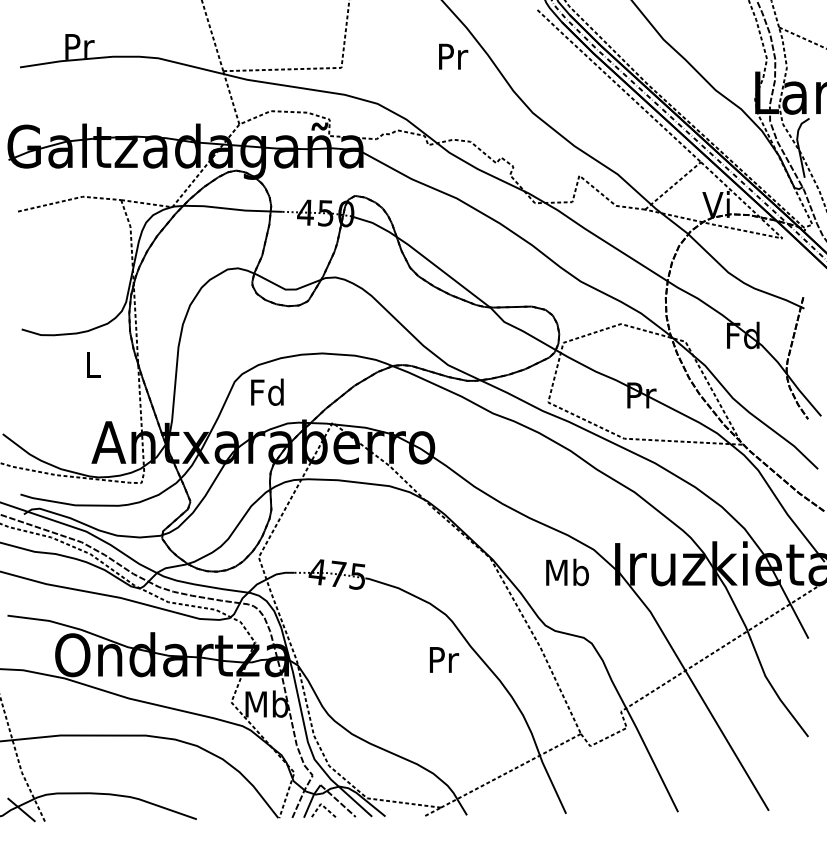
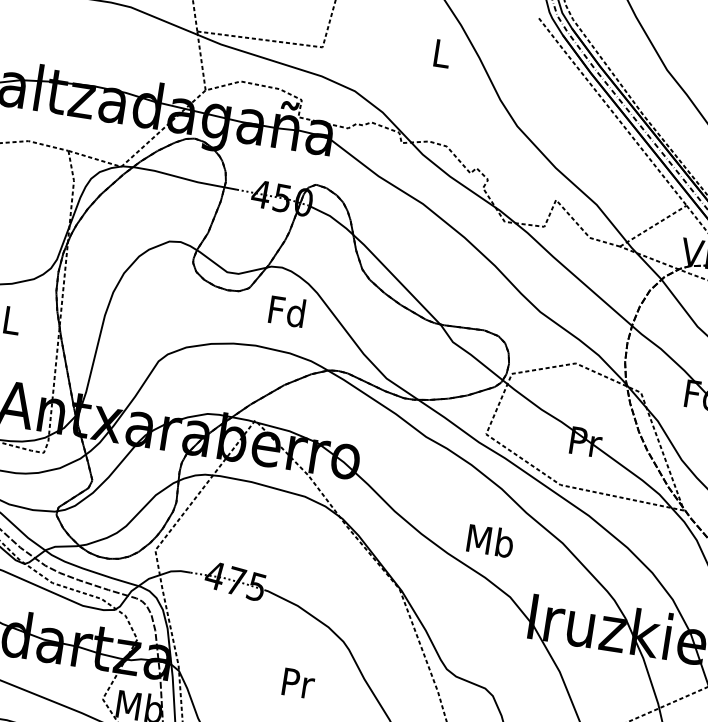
text: (453, 56) -> (442, 53), Pr -> L
text: (267, 391) -> (287, 310), moved
text: (567, 572) -> (490, 540), moved
text: (444, 659) -> (298, 683), moved

